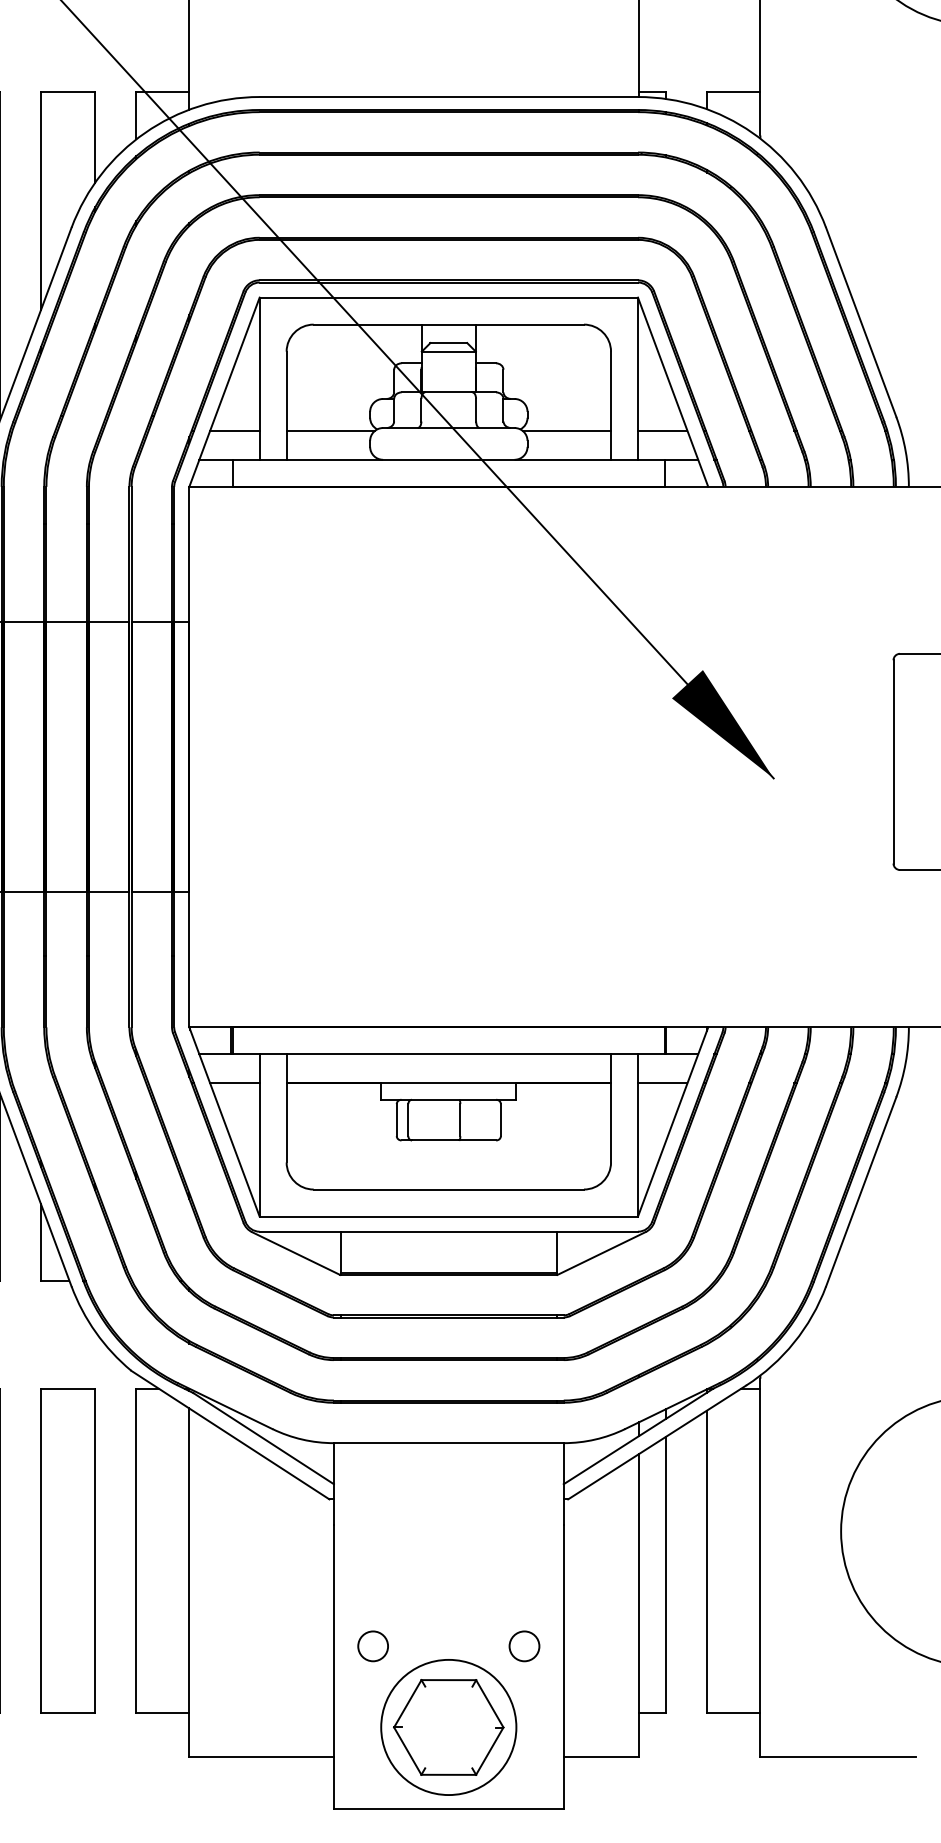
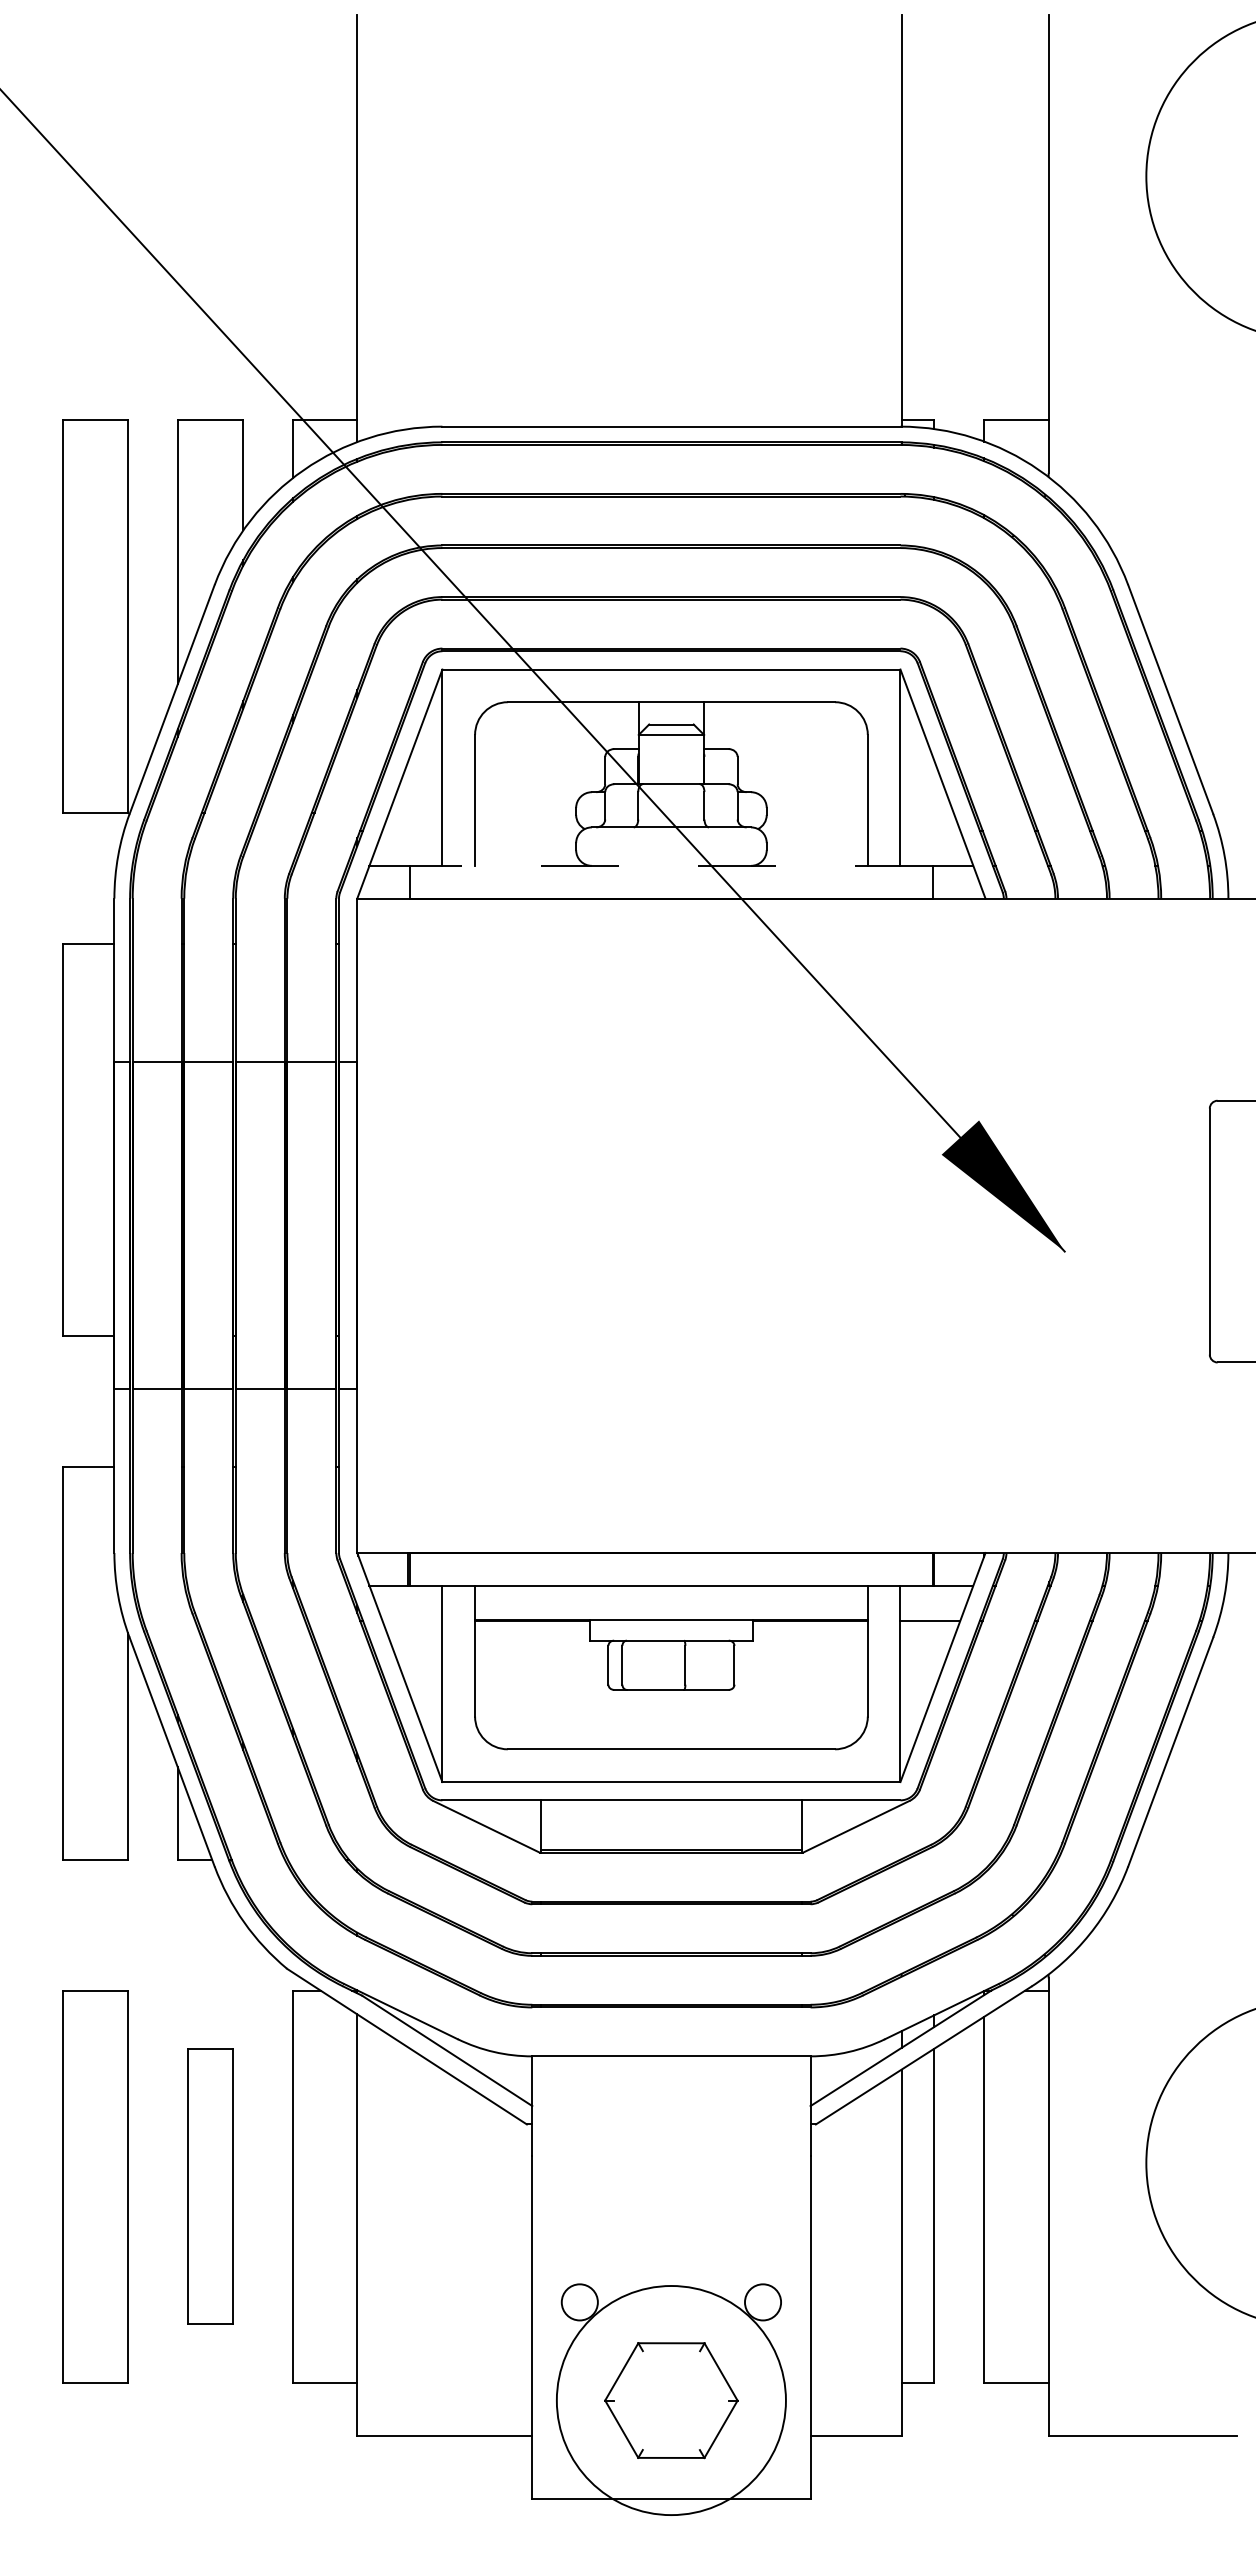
line: (234, 430) -> (412, 830), removed
line: (330, 430) -> (528, 830), removed
line: (566, 430) -> (813, 830), removed
line: (662, 430) -> (930, 830), removed
line: (448, 459) -> (671, 865), solid -> dashed
line: (234, 1083) -> (412, 1620), removed
part: (68, 1550) -> (210, 2186), size x0.7
circle: (448, 1727) -> (671, 2400), size x1.4

